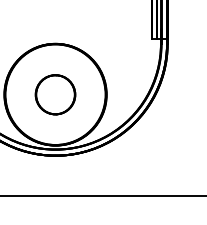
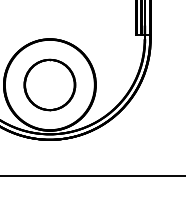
part: (55, 94) -> (49, 84), size x1.43

